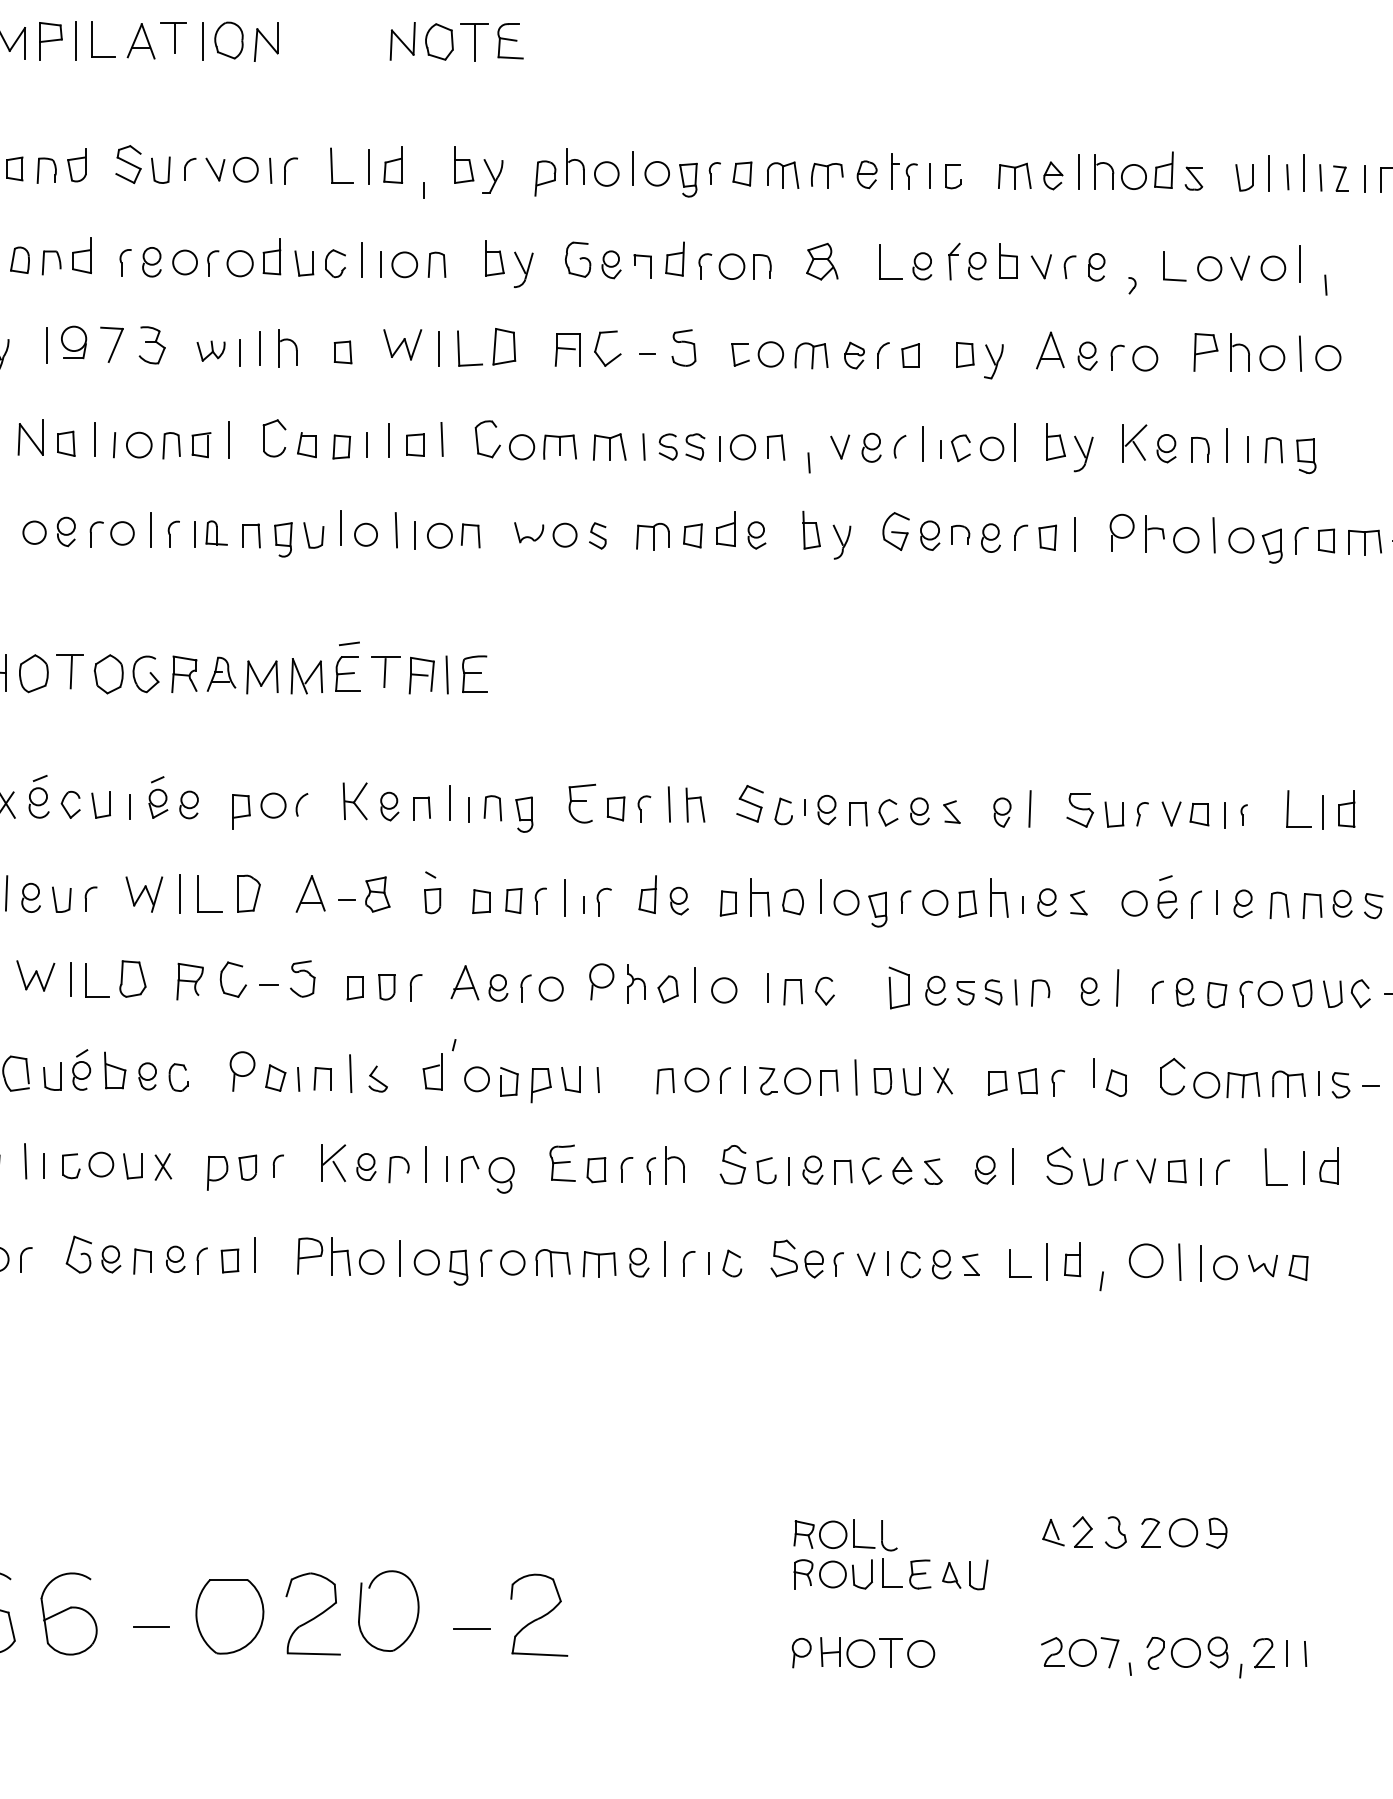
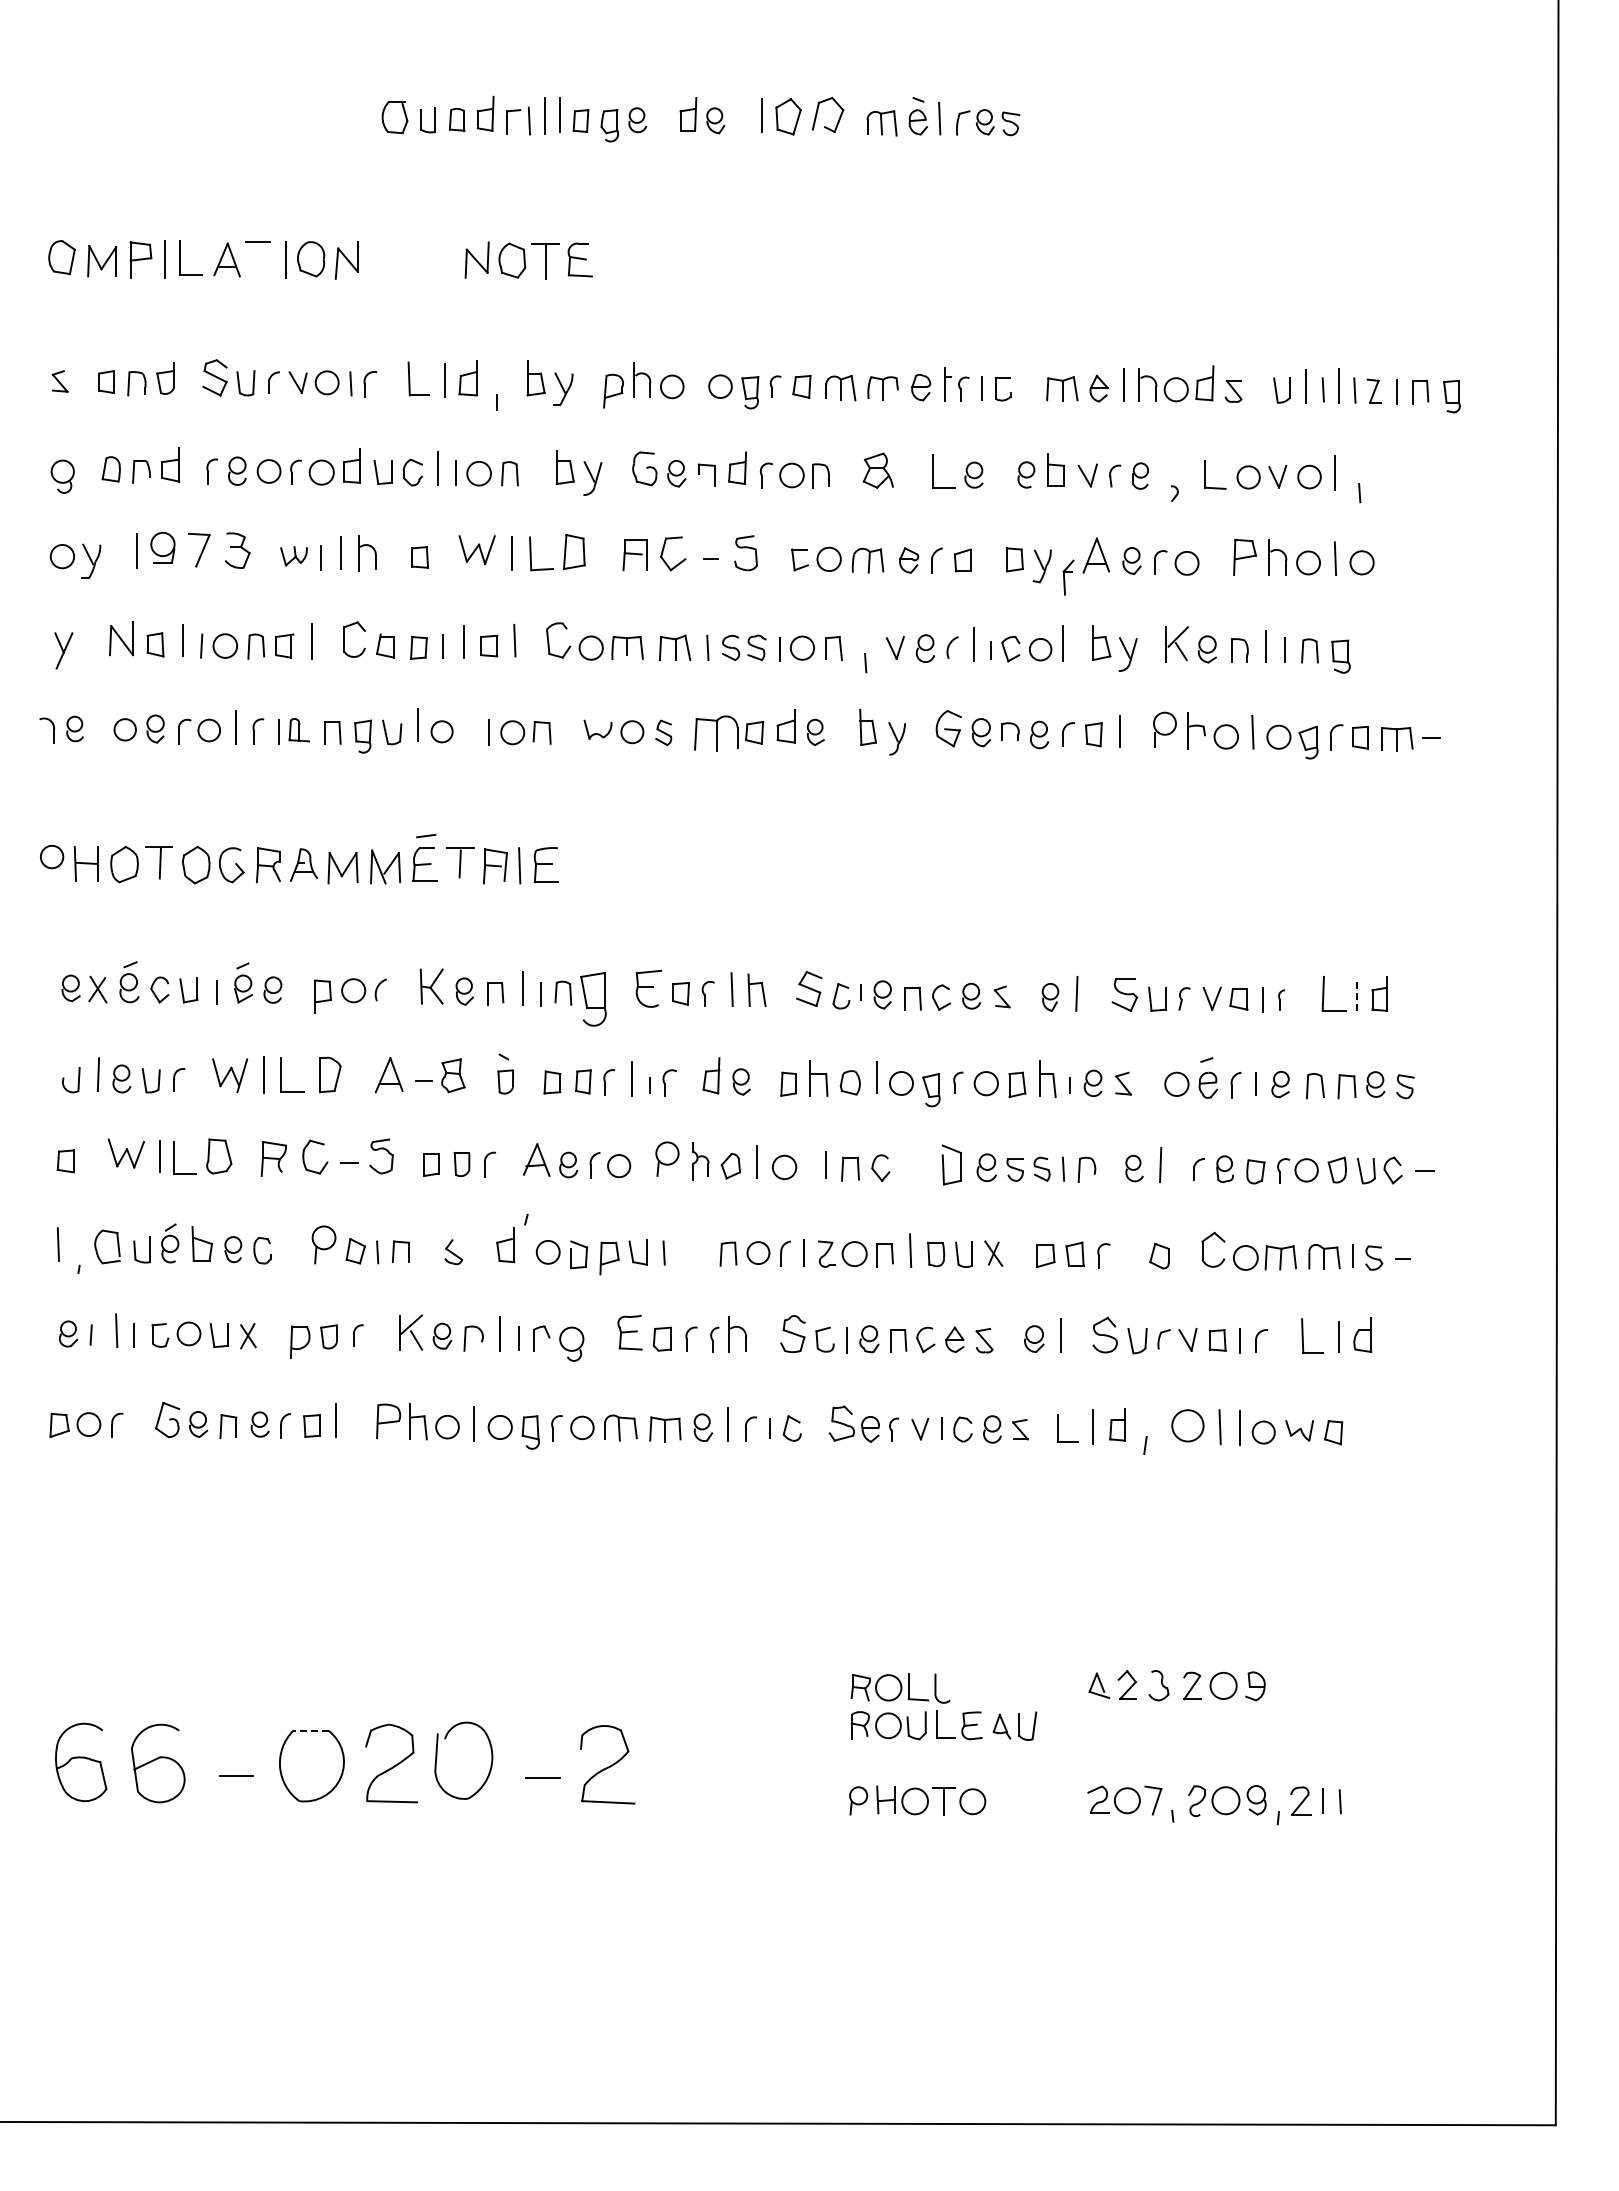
line: (175, 38) -> (259, 257), removed
line: (633, 168) -> (697, 381), removed
part: (954, 261) -> (1068, 577), moved
line: (395, 530) -> (470, 727), removed
part: (653, 536) -> (716, 733), size x1.4
line: (1322, 812) -> (1356, 997), solid -> dashed
part: (524, 814) -> (593, 999), size x1.6
line: (350, 1073) -> (427, 1246), removed
line: (1094, 1073) -> (1138, 1246), removed
line: (228, 1579) -> (310, 1730), solid -> dashed

